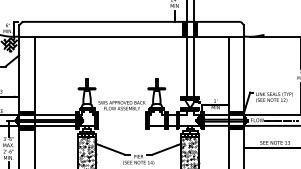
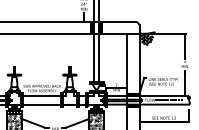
hatch: (253, 44) -> (146, 39), added
line: (121, 114) -> (41, 95), added
line: (121, 125) -> (41, 104), added

